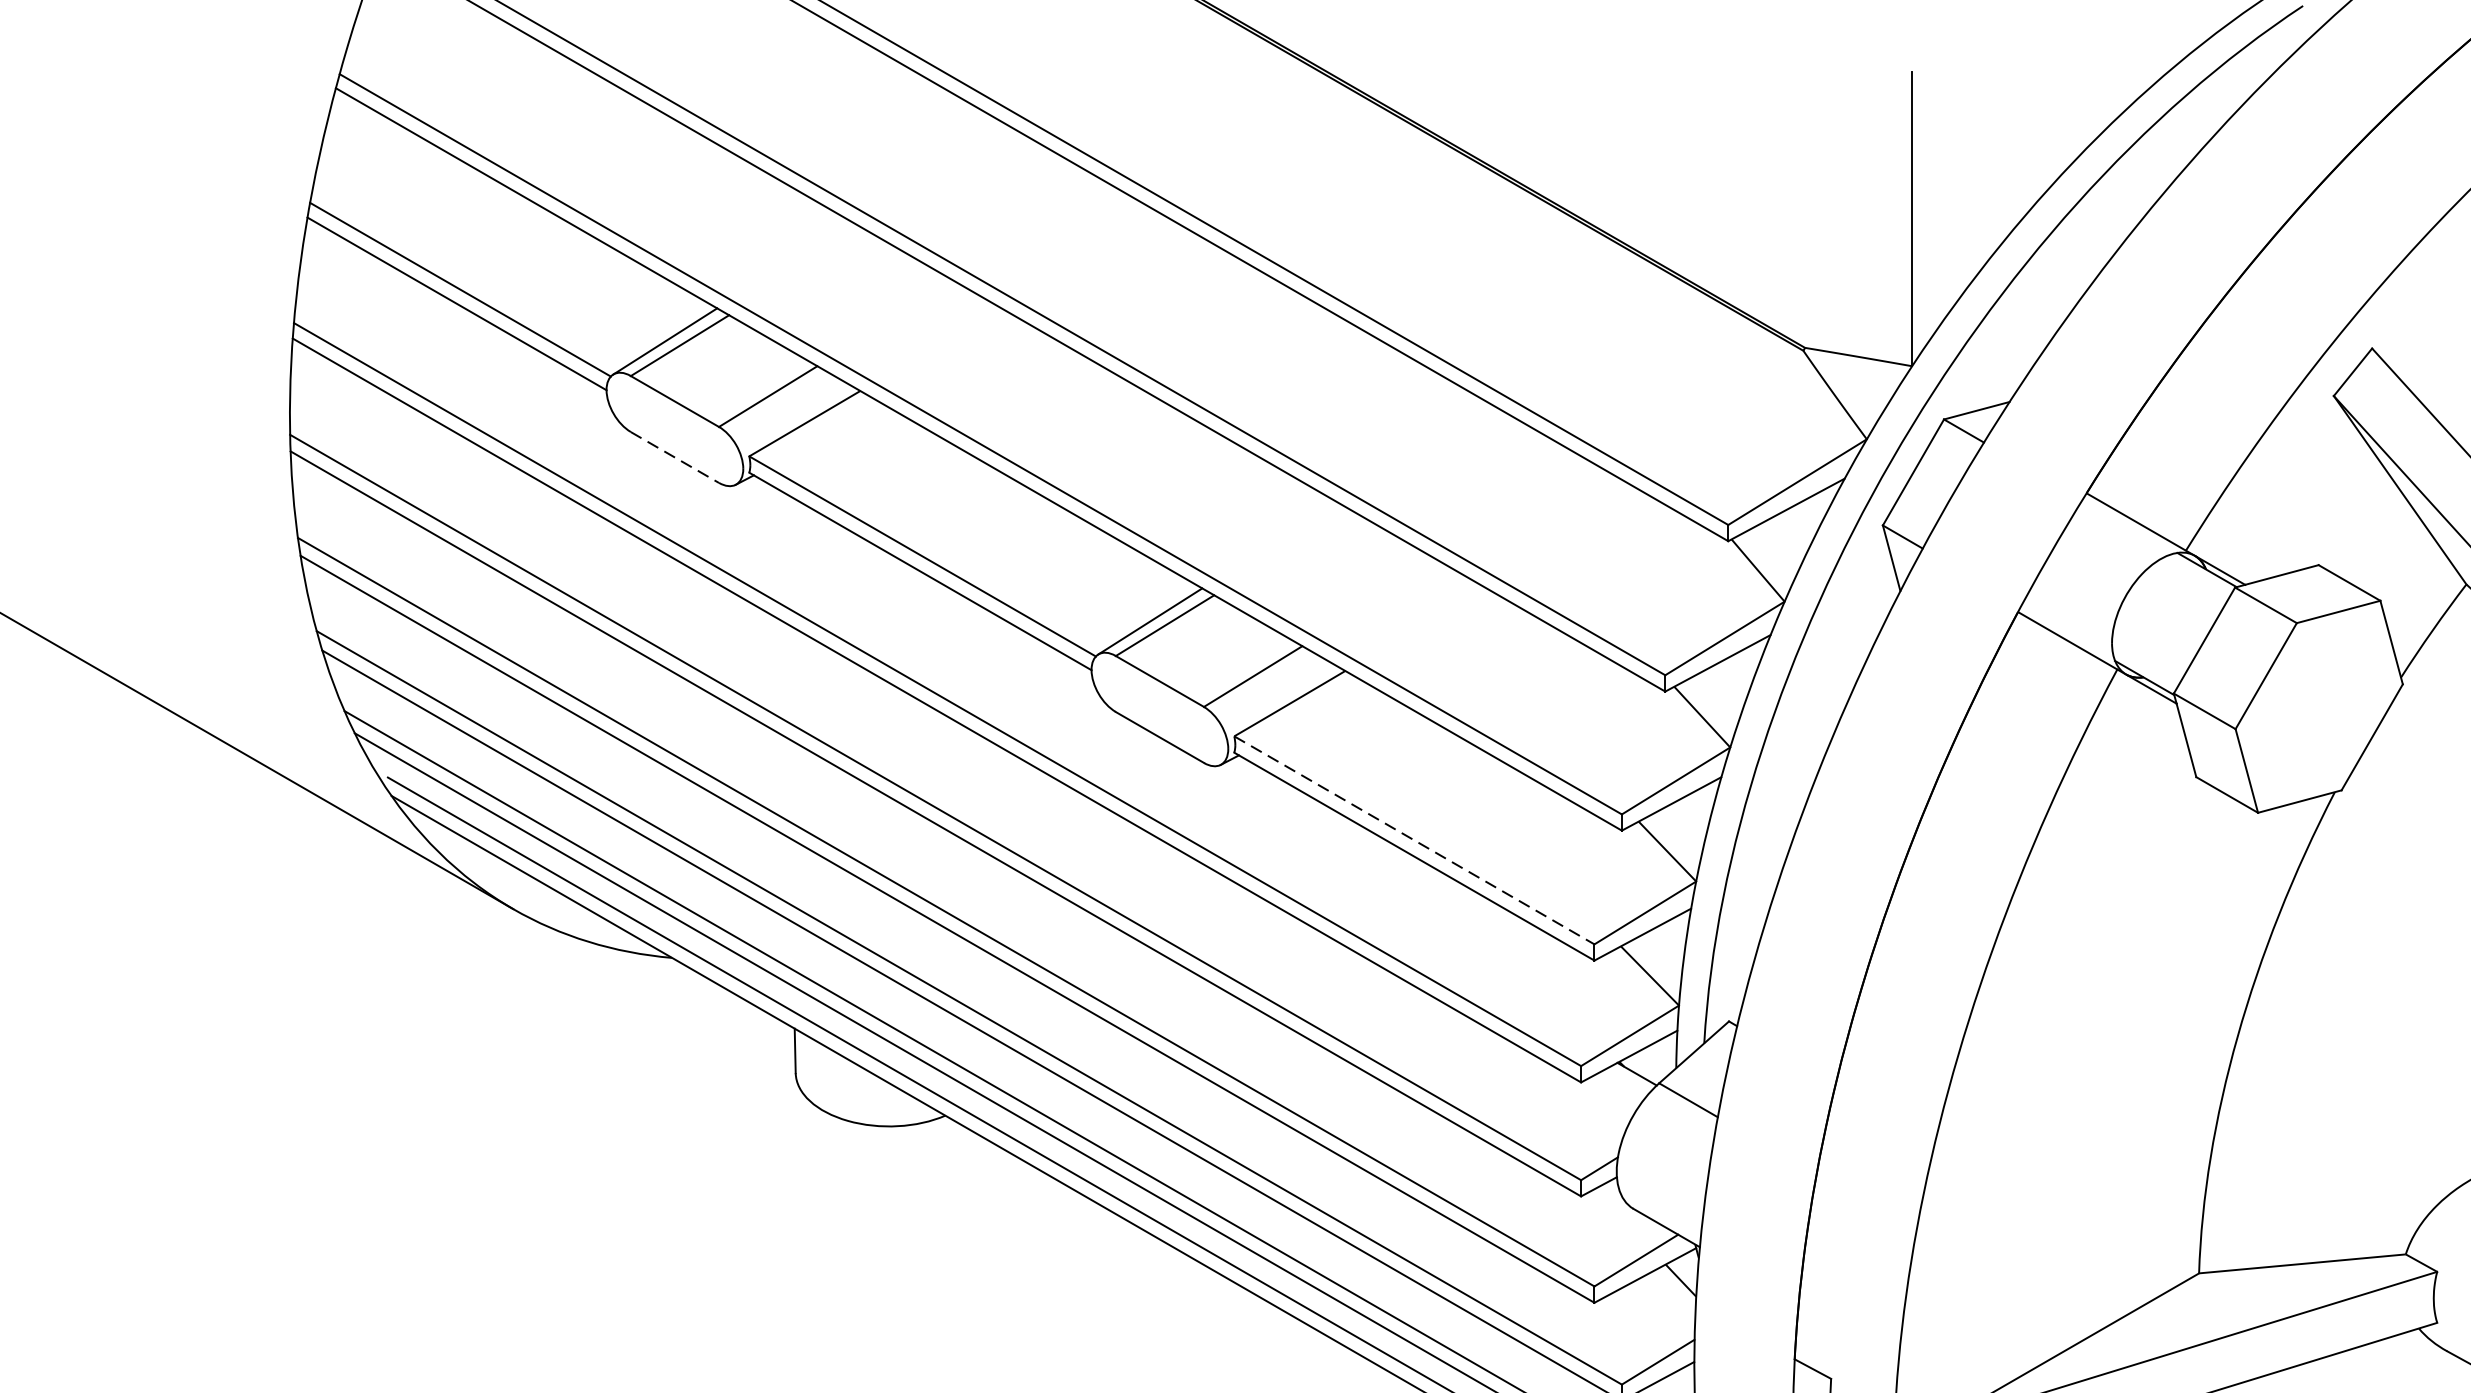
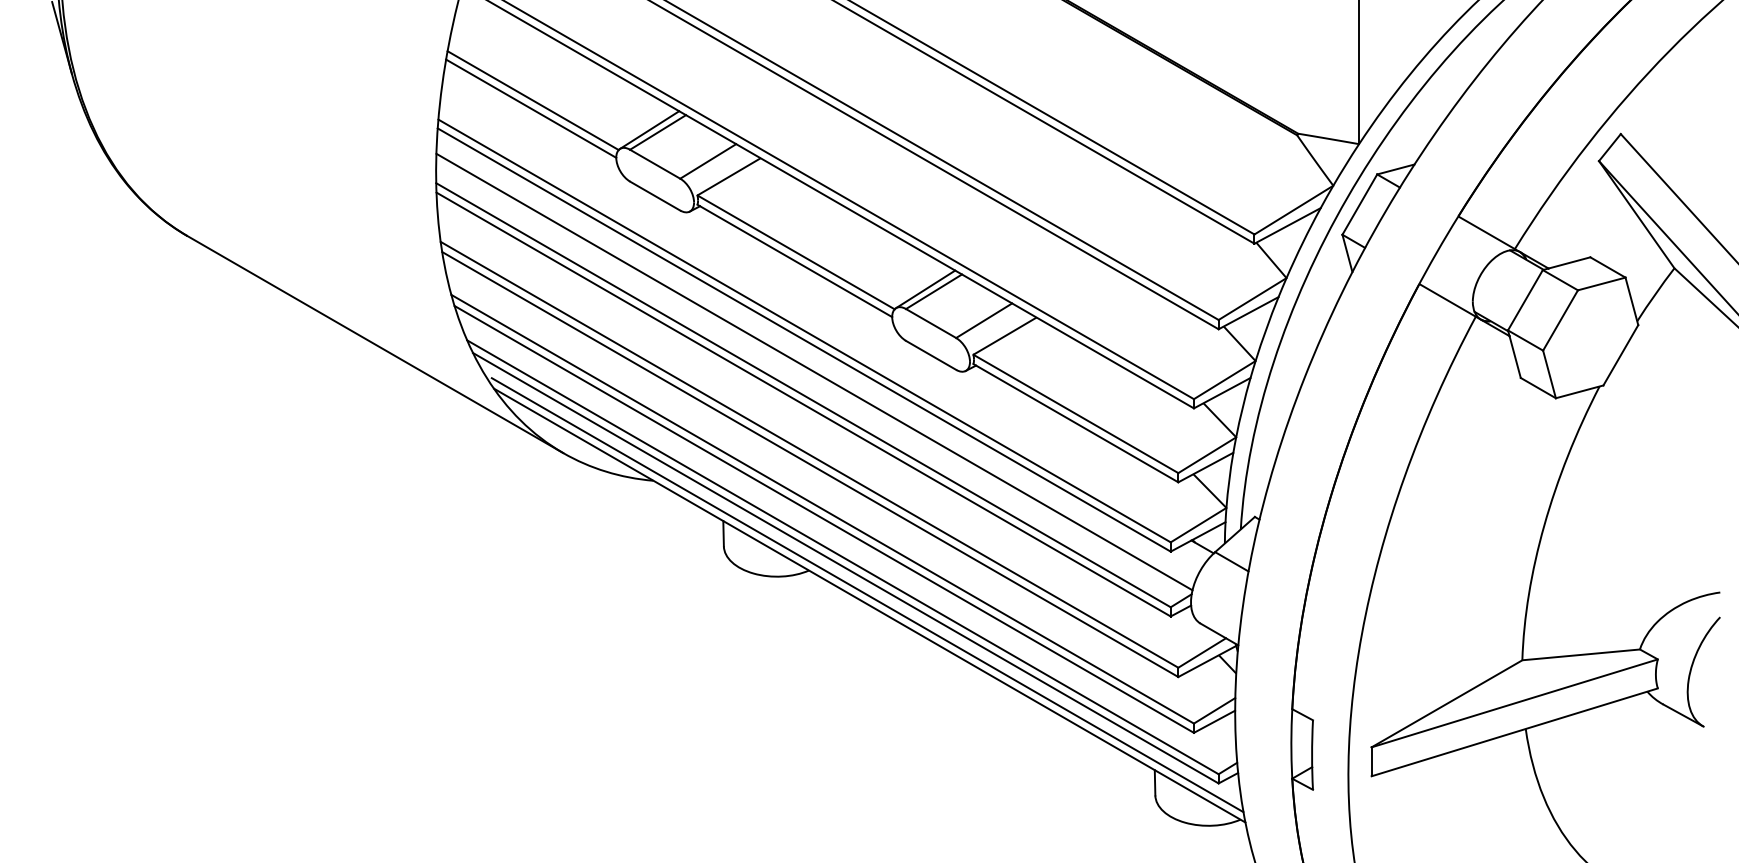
line: (675, 458) -> (655, 196), dashed -> solid
line: (954, 765) -> (814, 371), added
line: (1415, 841) -> (1076, 414), dashed -> solid

